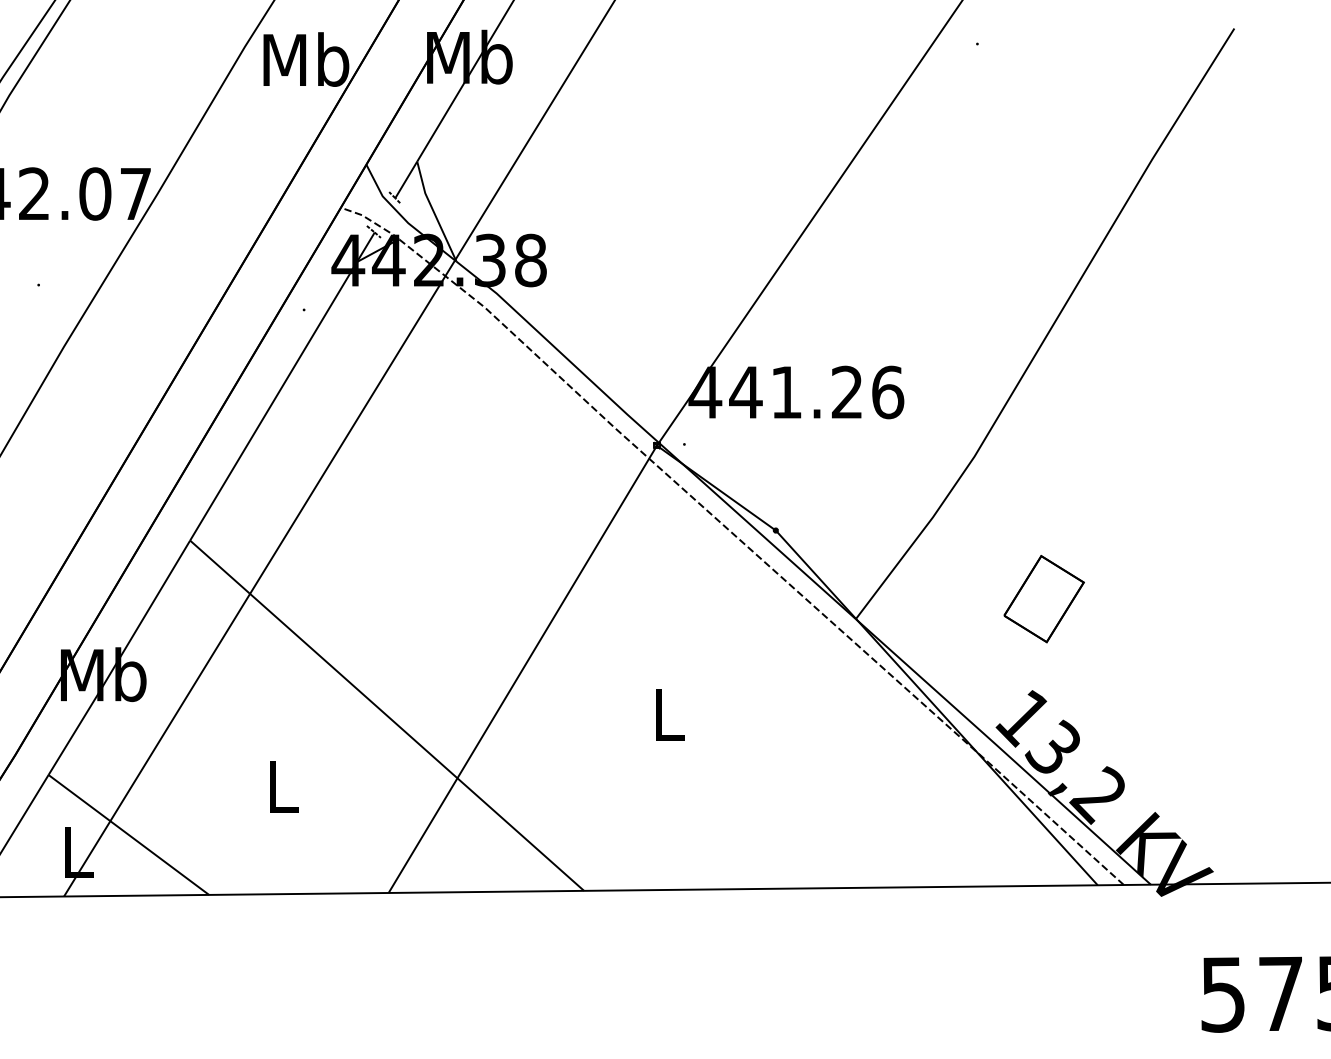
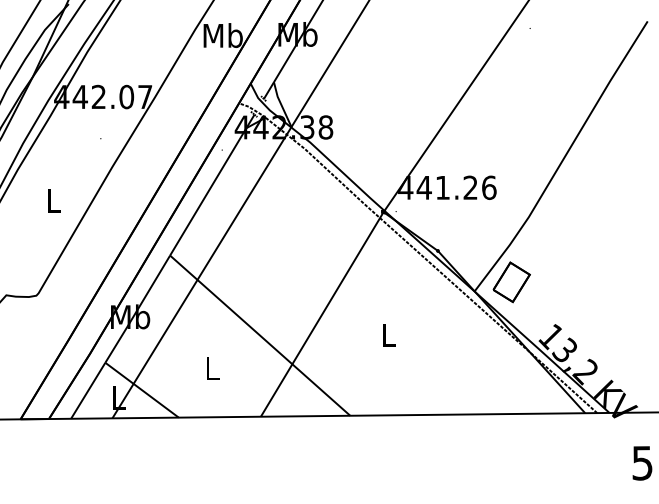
part: (1043, 599) -> (511, 282), moved

